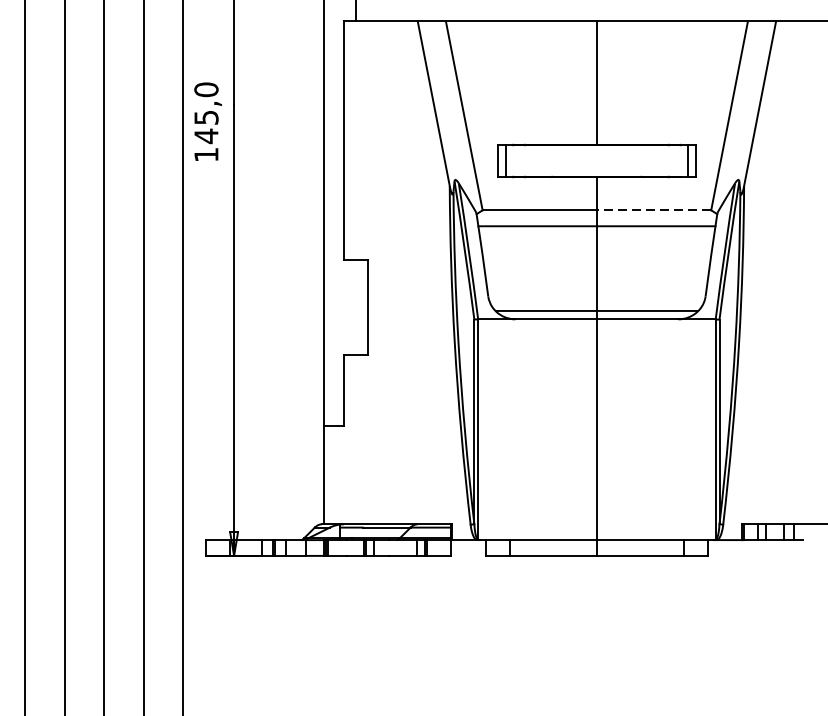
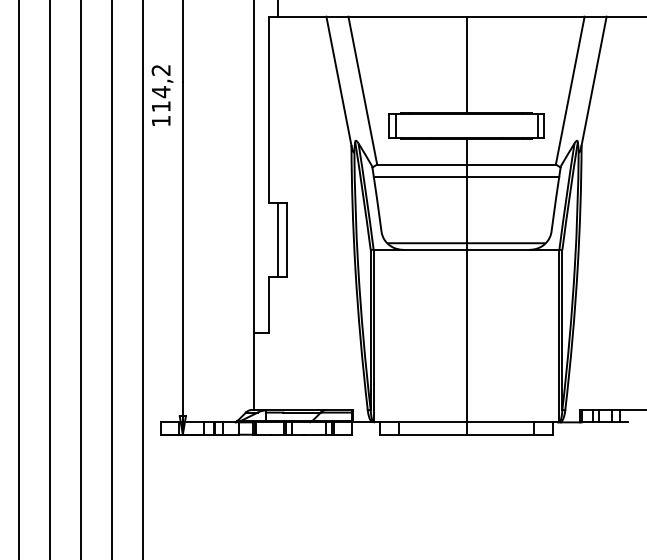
text: (205, 113) -> (160, 88), 145,0 -> 114,2
line: (654, 210) -> (511, 164), dashed -> solid
line: (356, 307) -> (278, 240), added

